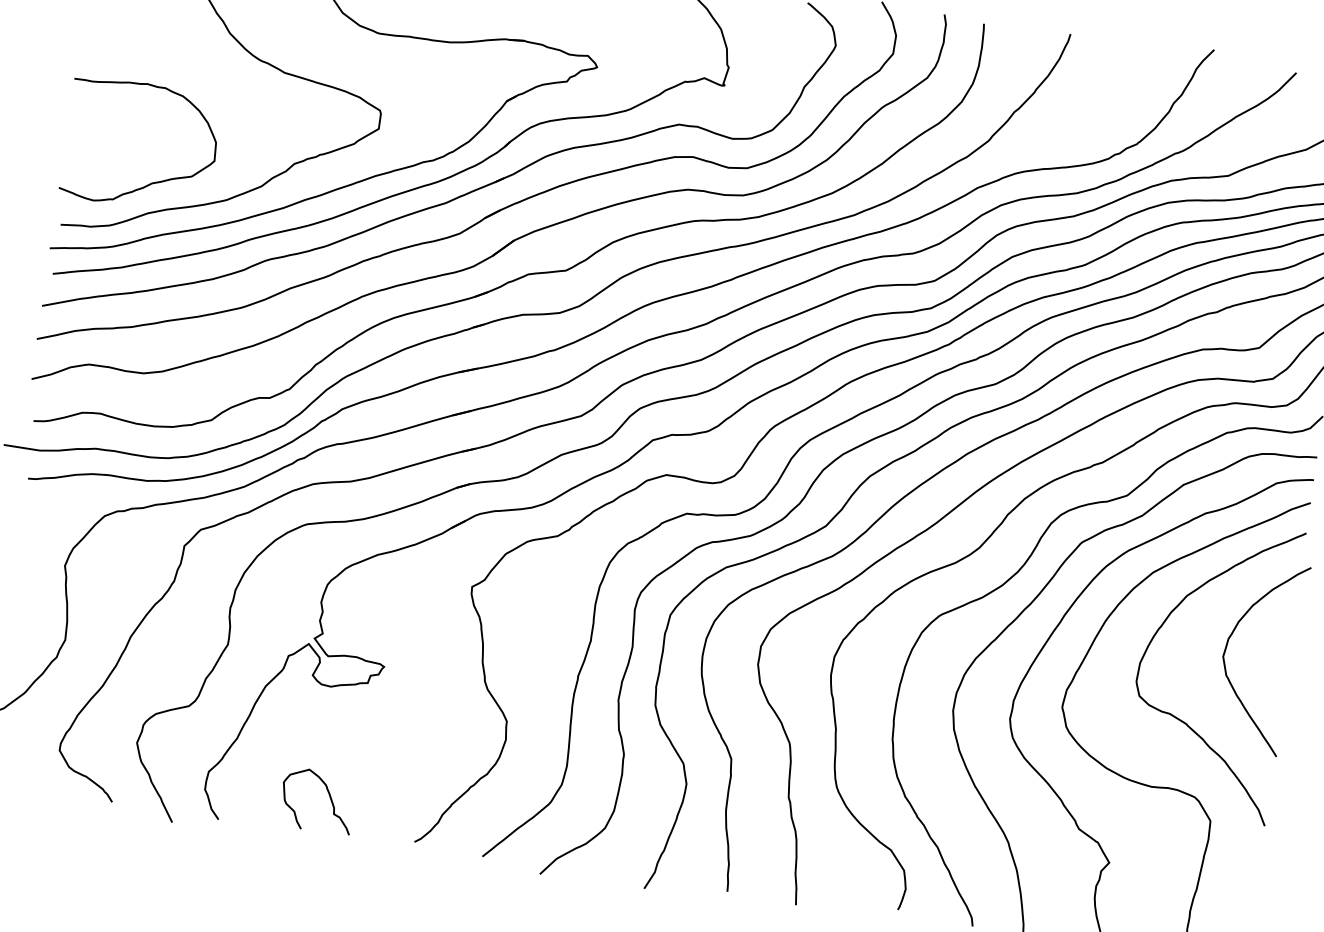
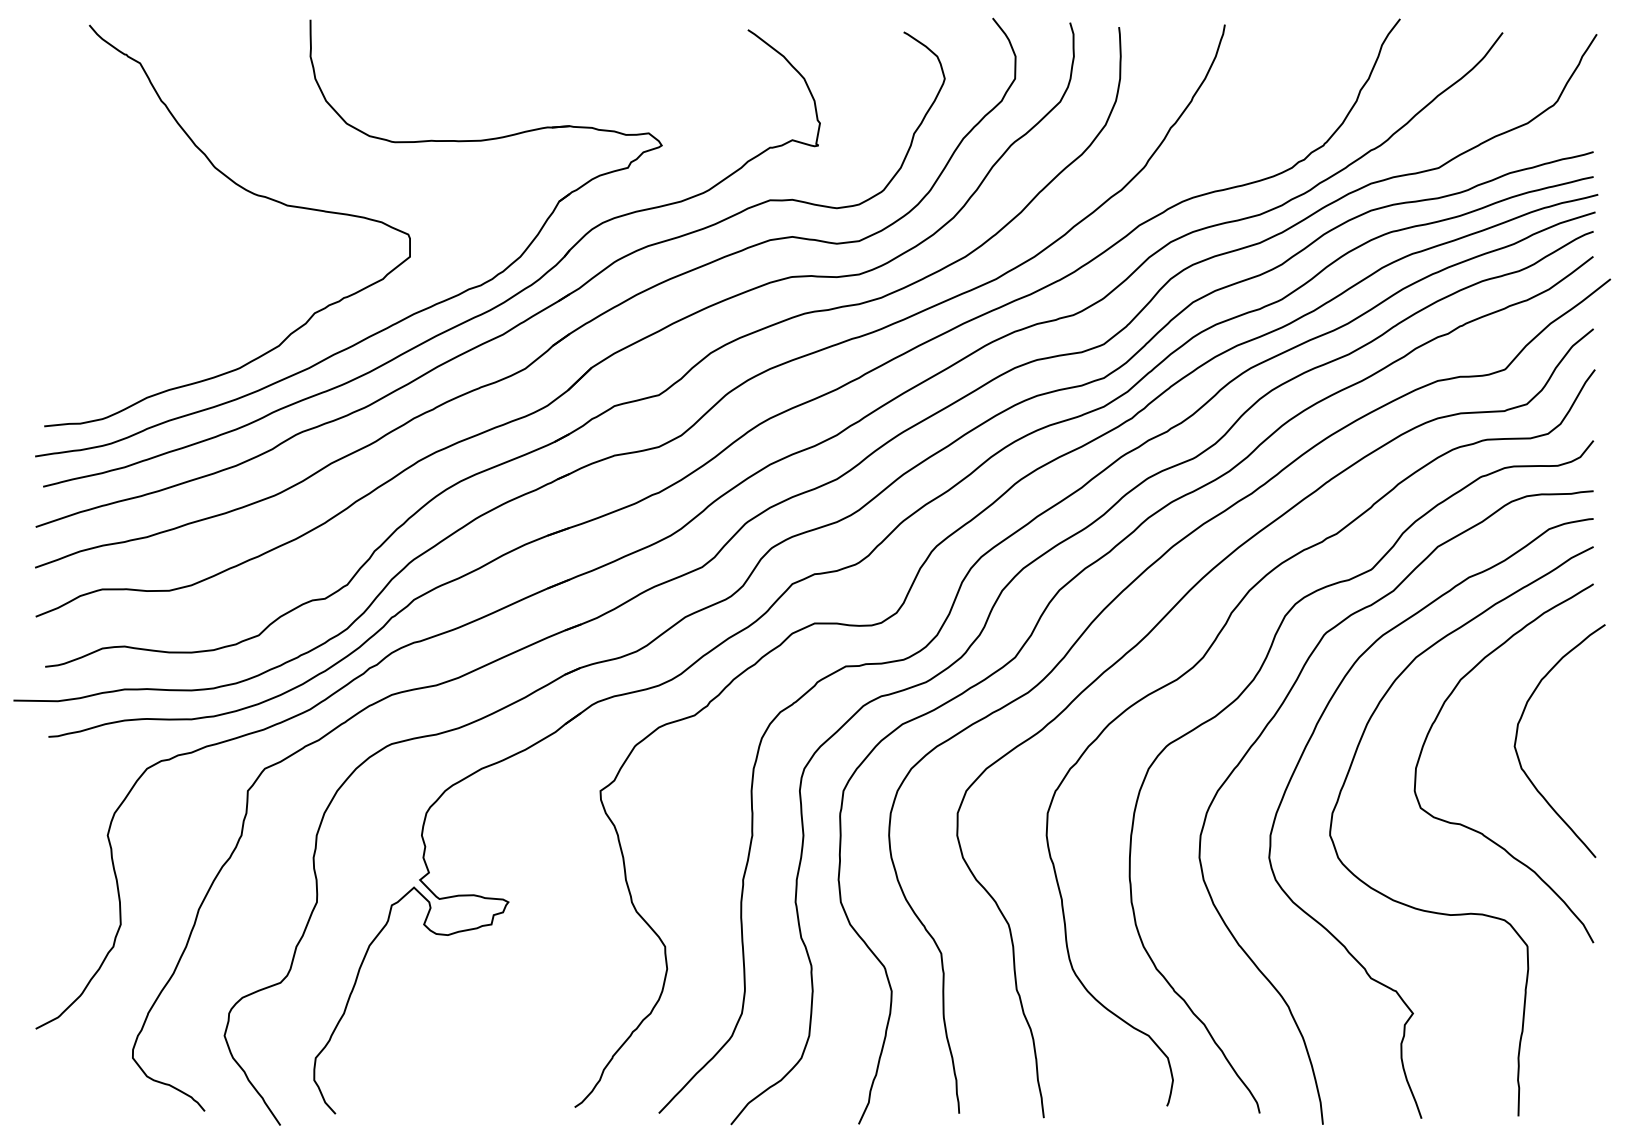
curve: (150, 182) -> (145, 360), removed
curve: (329, 795) -> (464, 1066), removed

